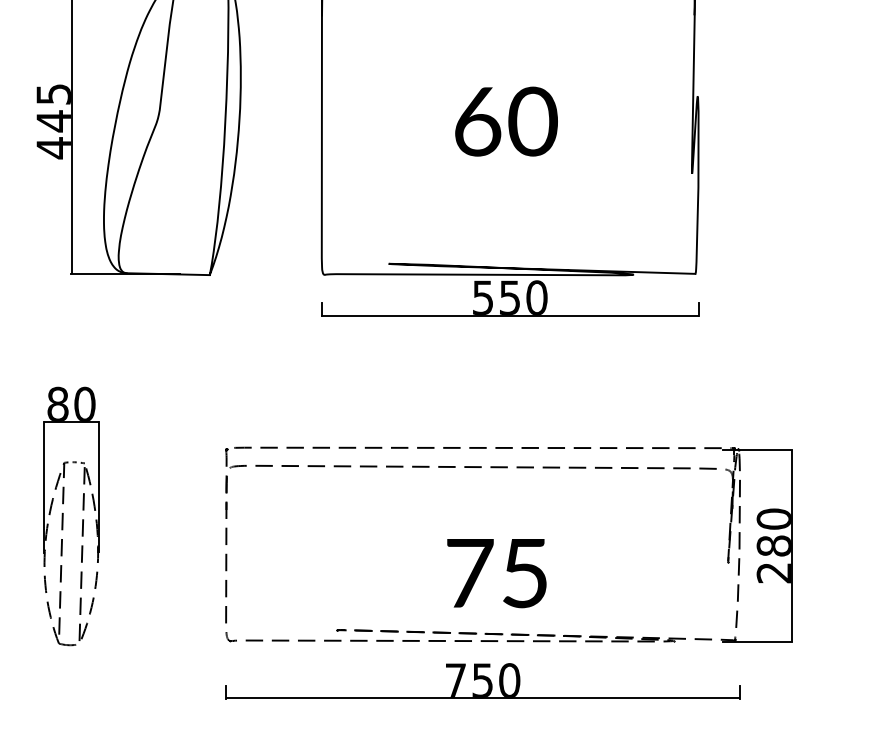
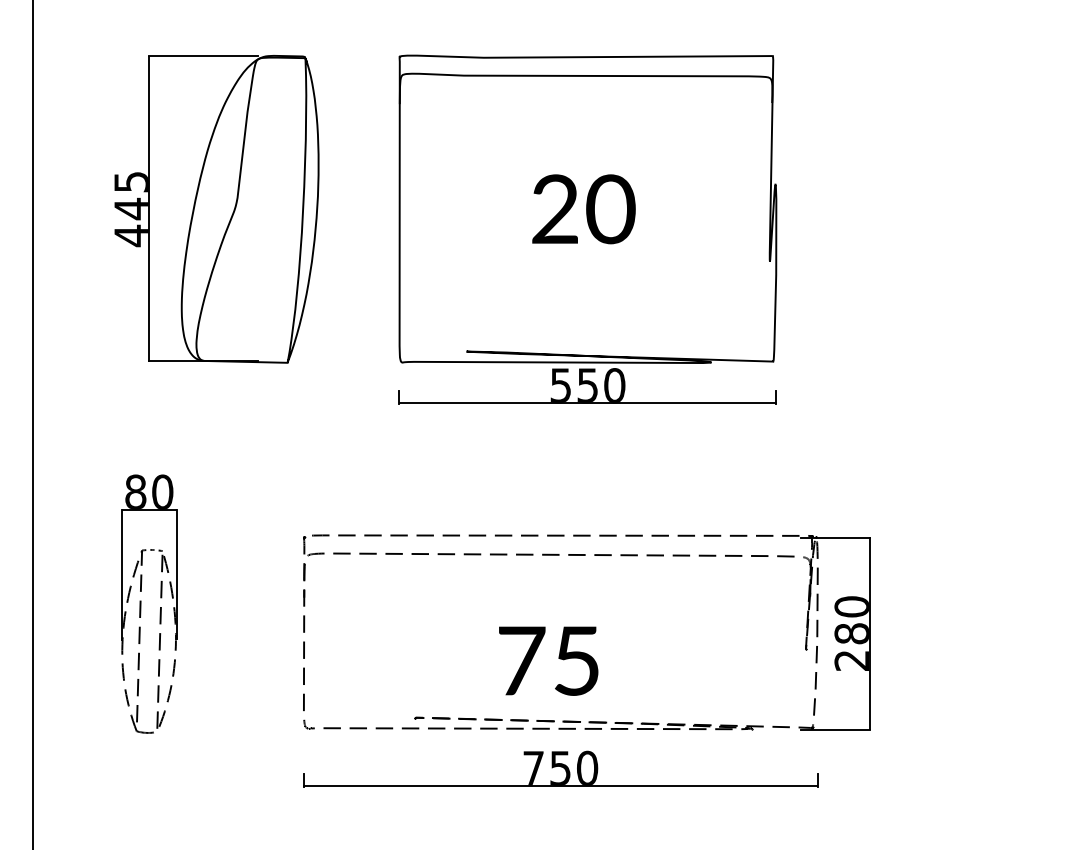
text: (477, 121) -> (555, 209), 60 -> 20
text: (496, 572) -> (548, 660), moved

